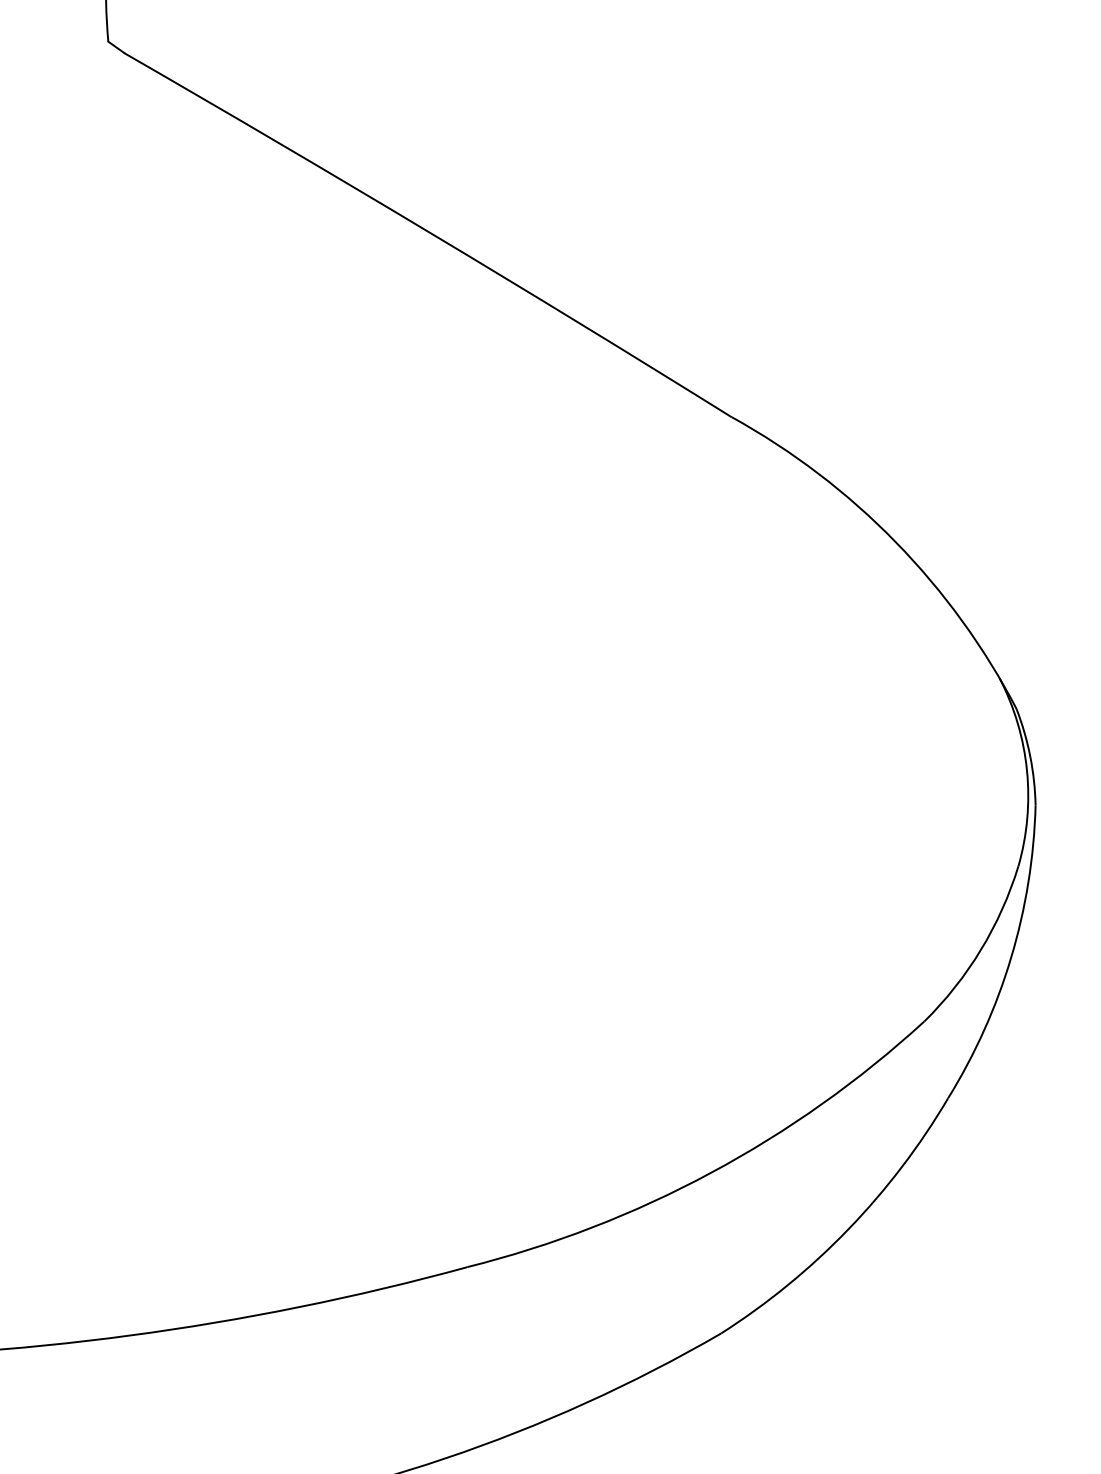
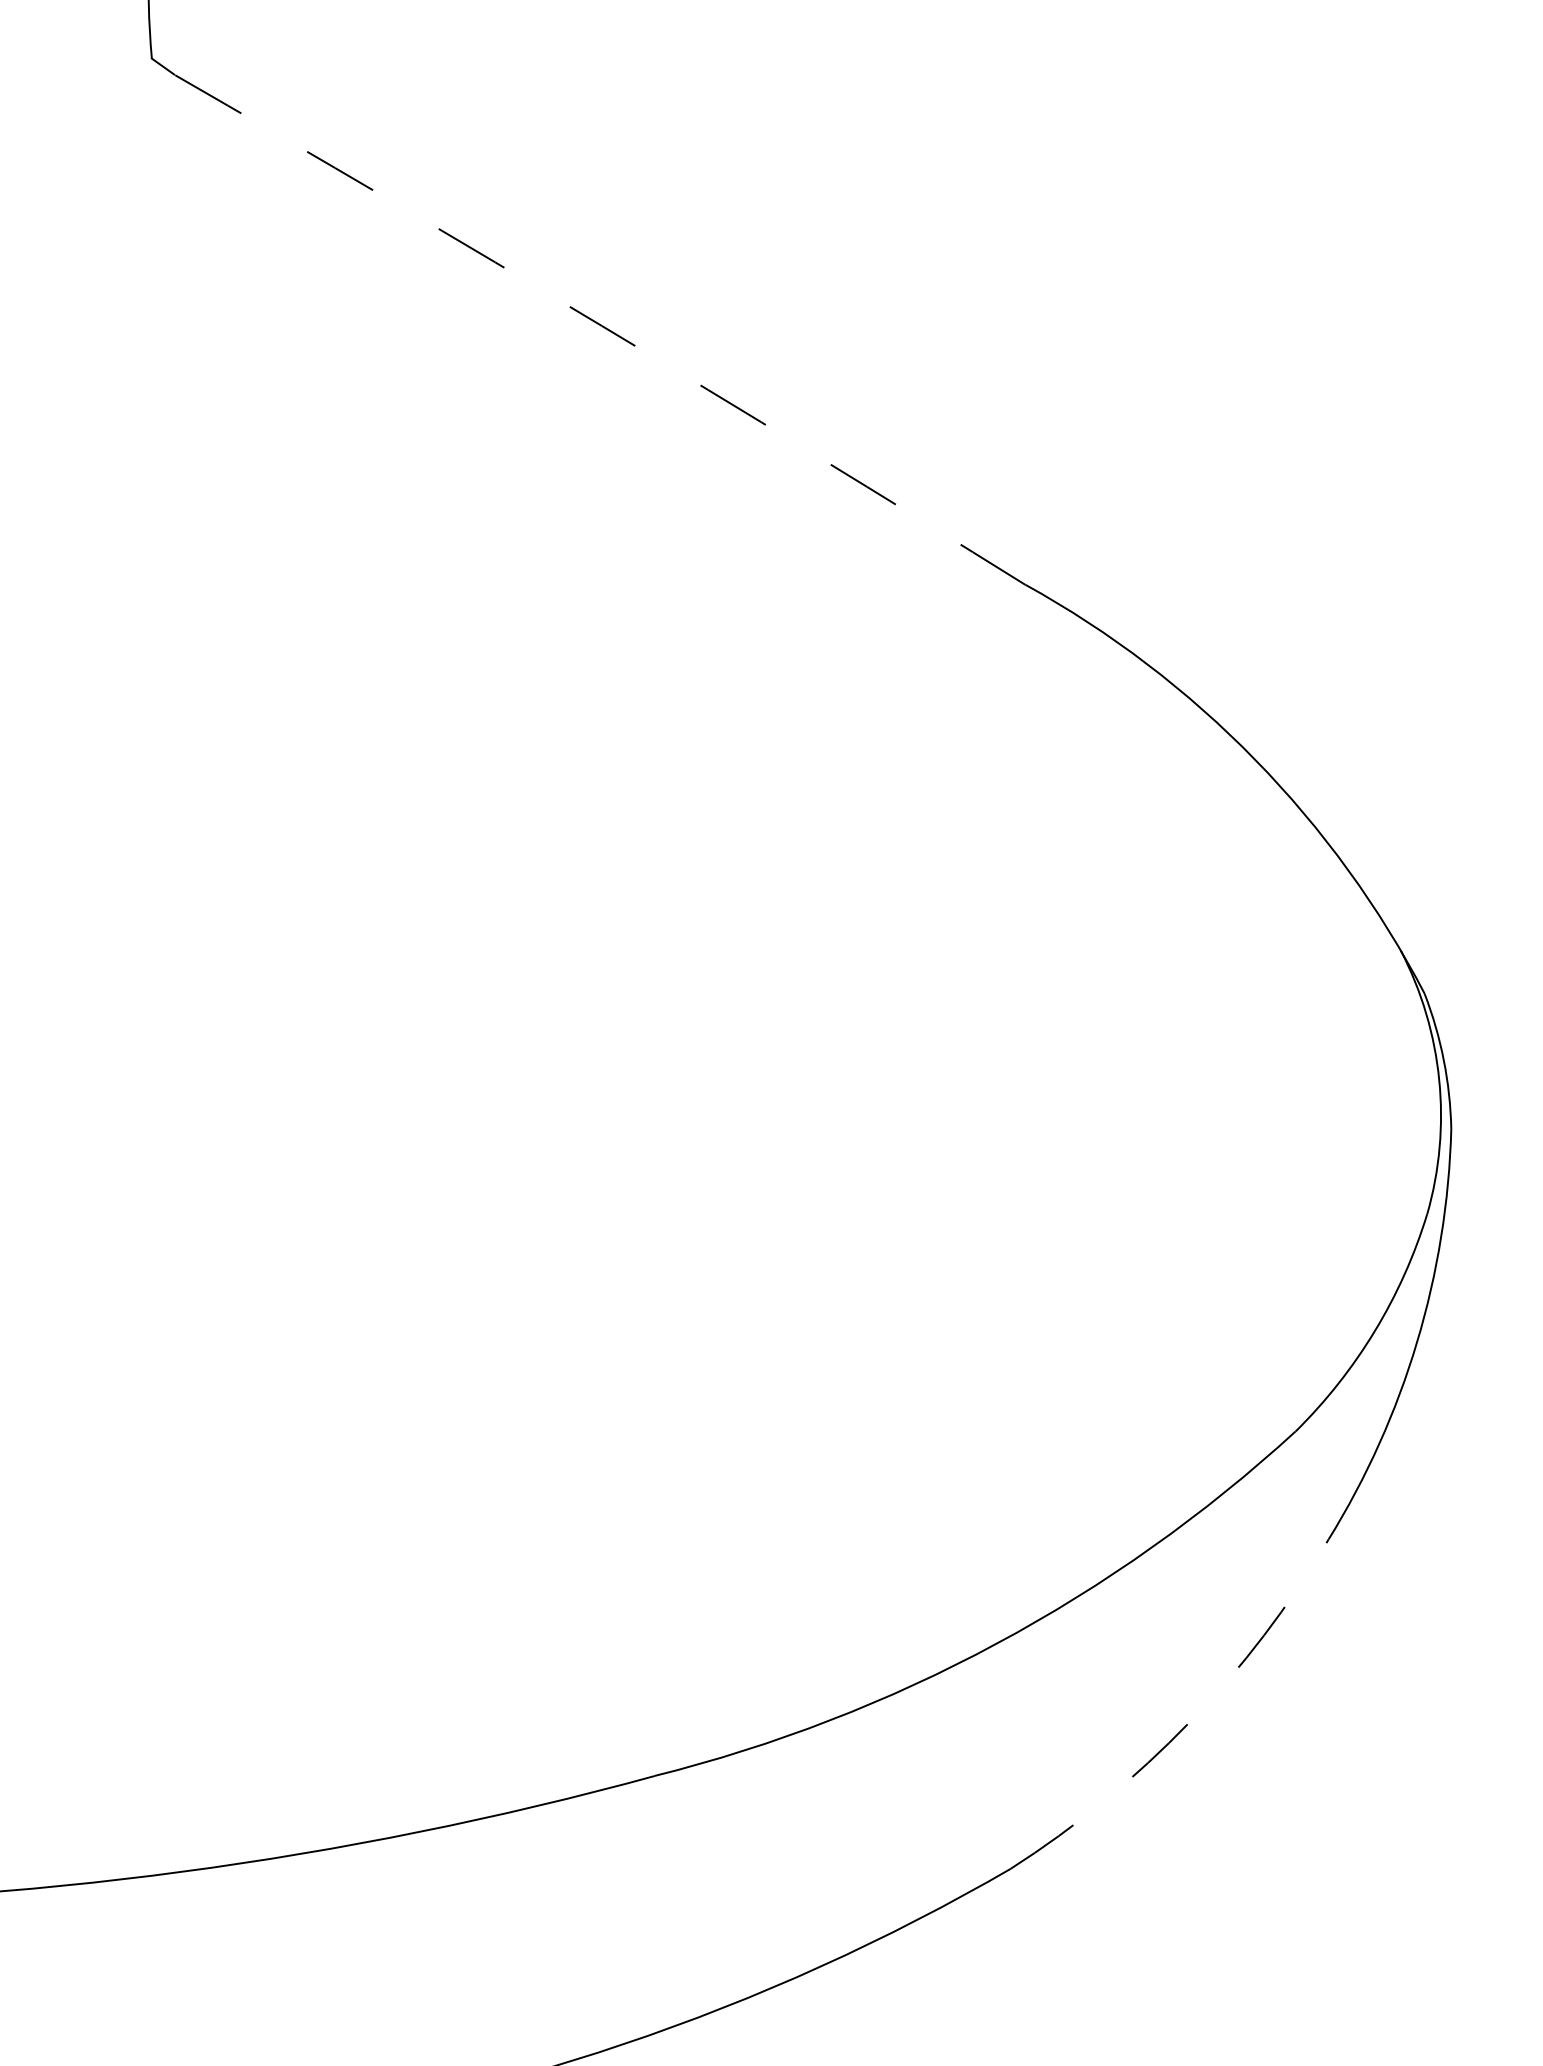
arc: (429, 232) -> (602, 326), solid -> dashed
arc: (848, 1229) -> (1189, 1722), solid -> dashed

